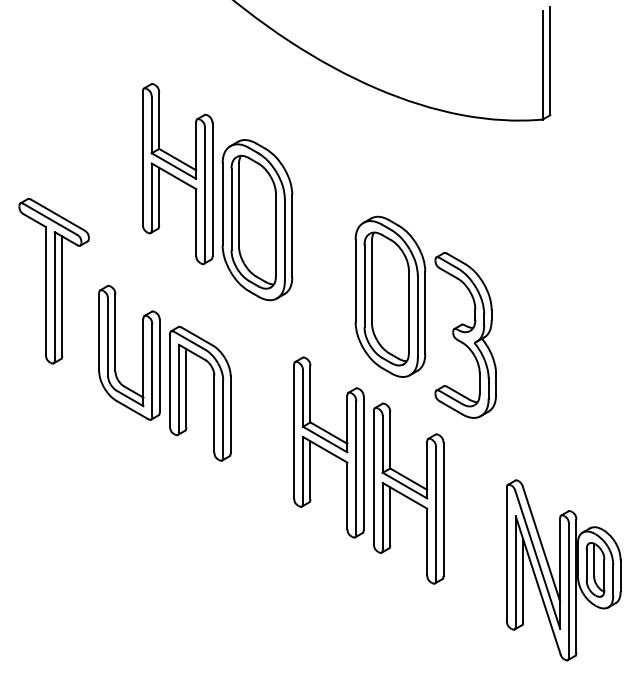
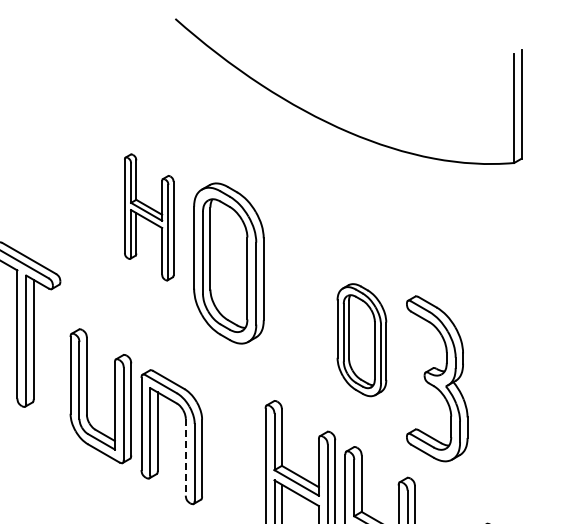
part: (177, 173) -> (148, 216), size x0.7
part: (390, 296) -> (361, 339), size x0.7
line: (214, 414) -> (185, 457), solid -> dashed

